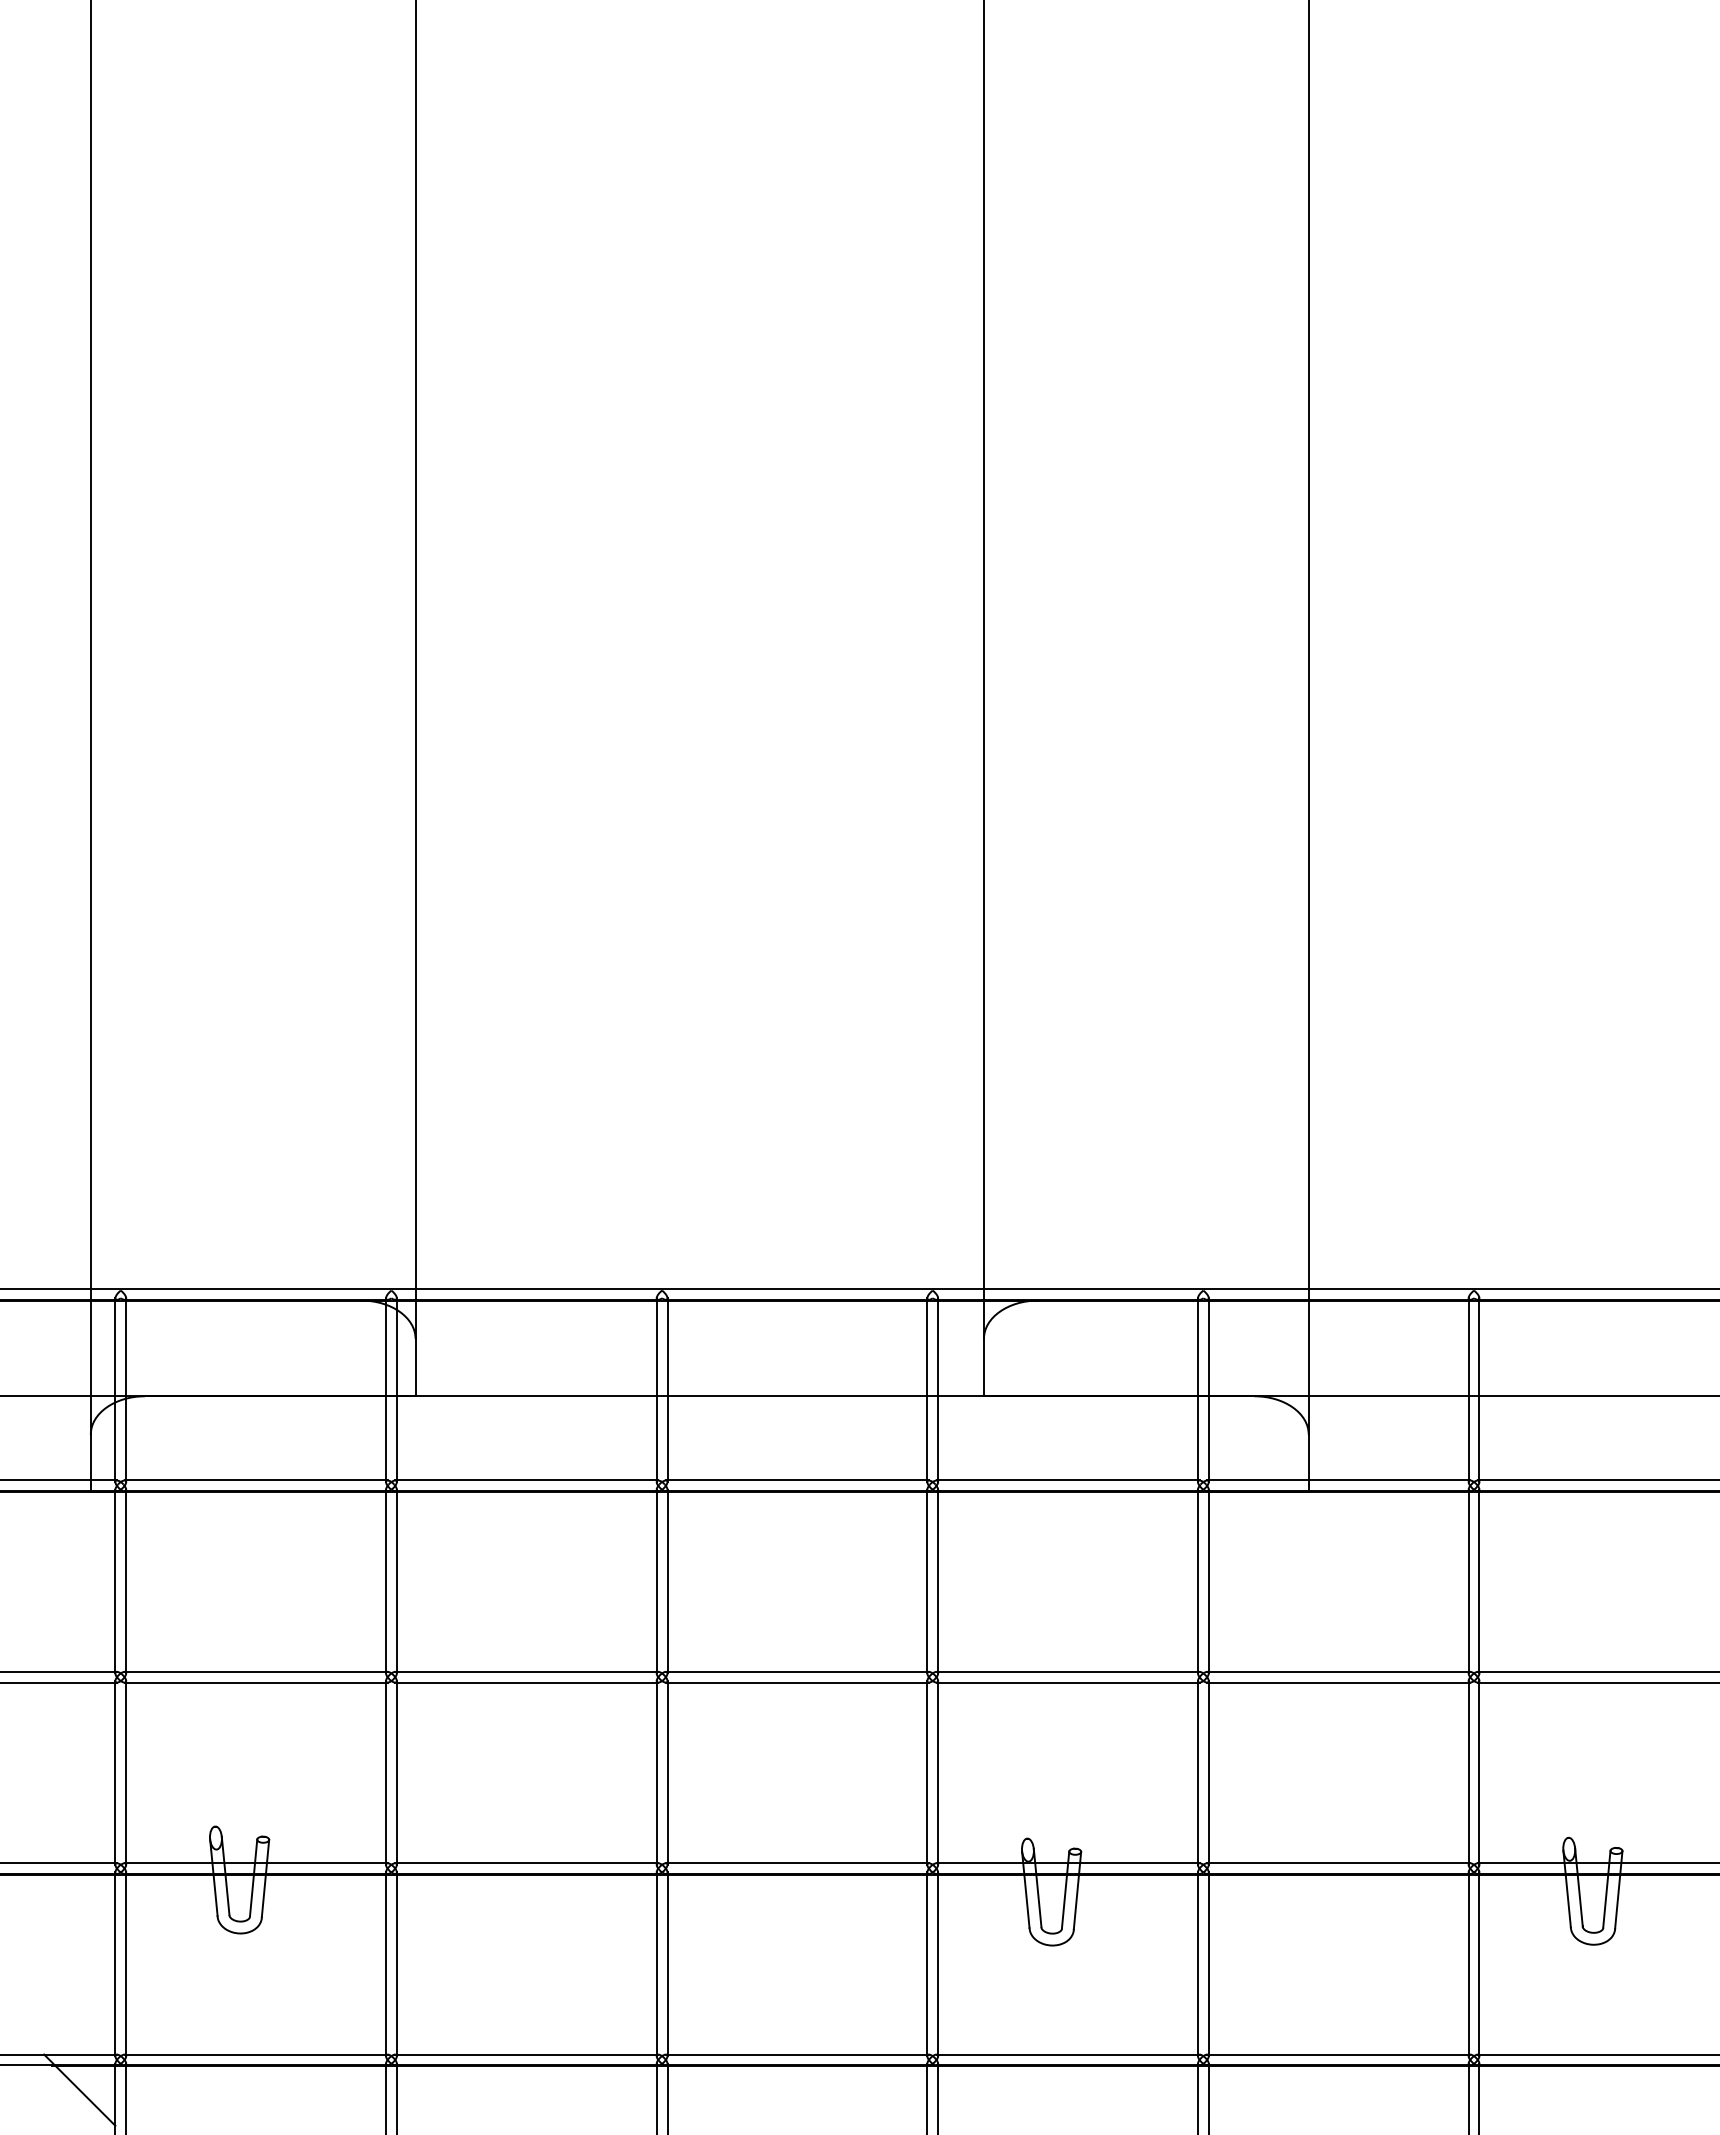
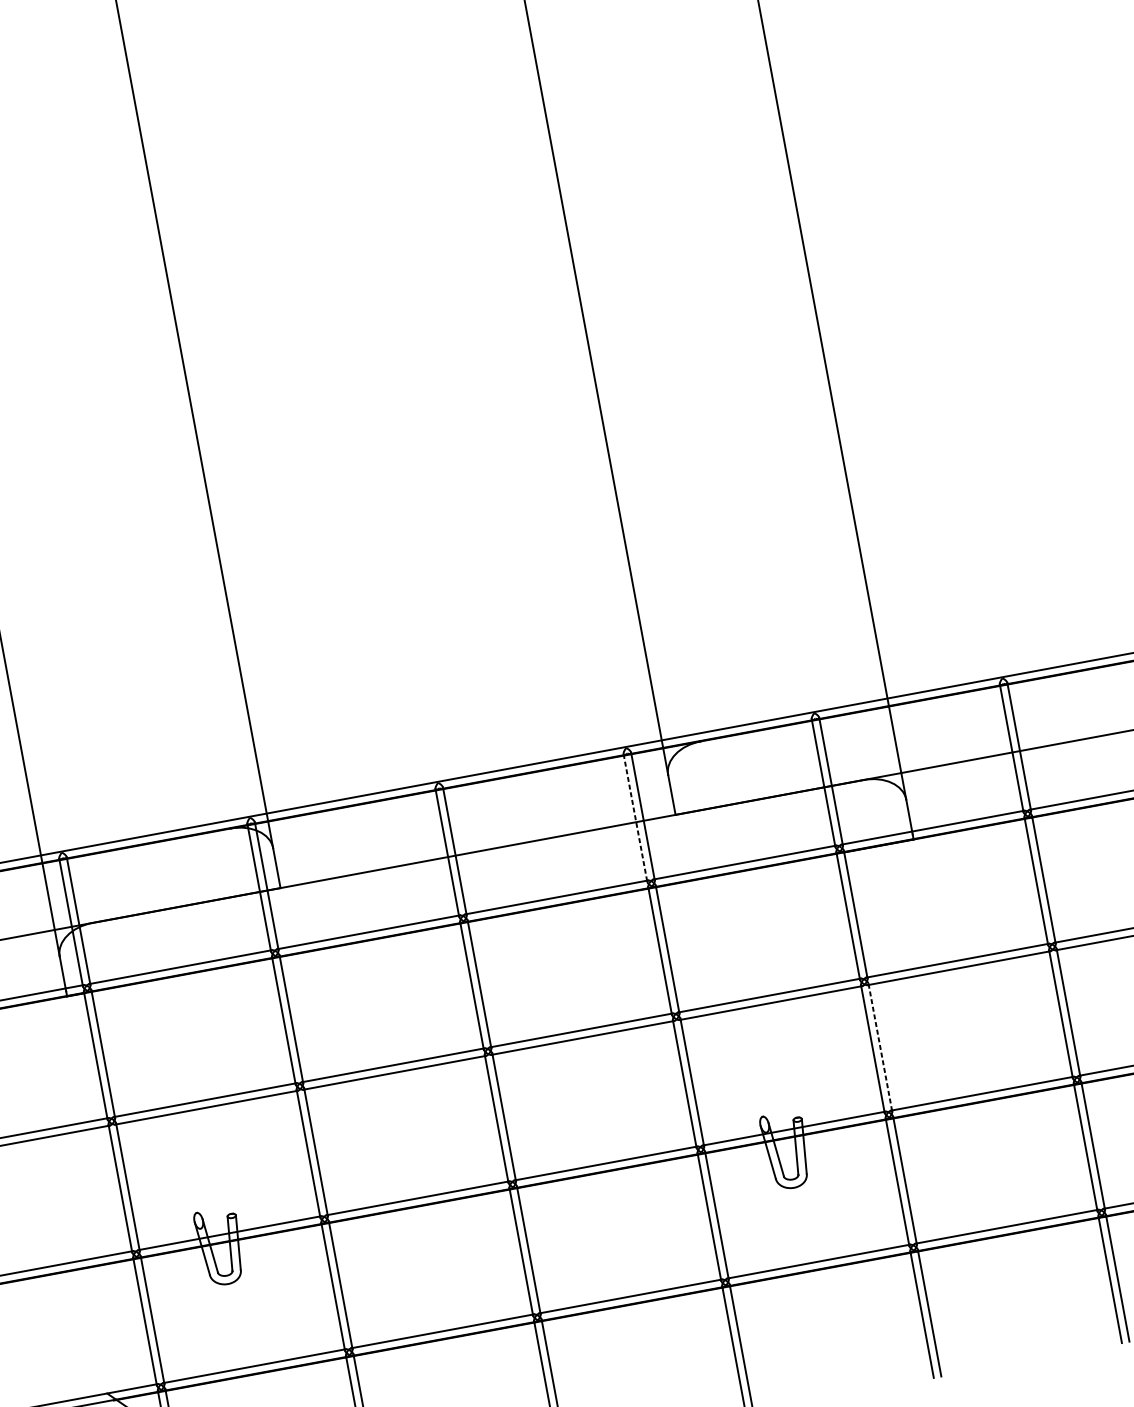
line: (927, 1390) -> (635, 818), solid -> dashed
line: (1208, 1772) -> (880, 1047), solid -> dashed

